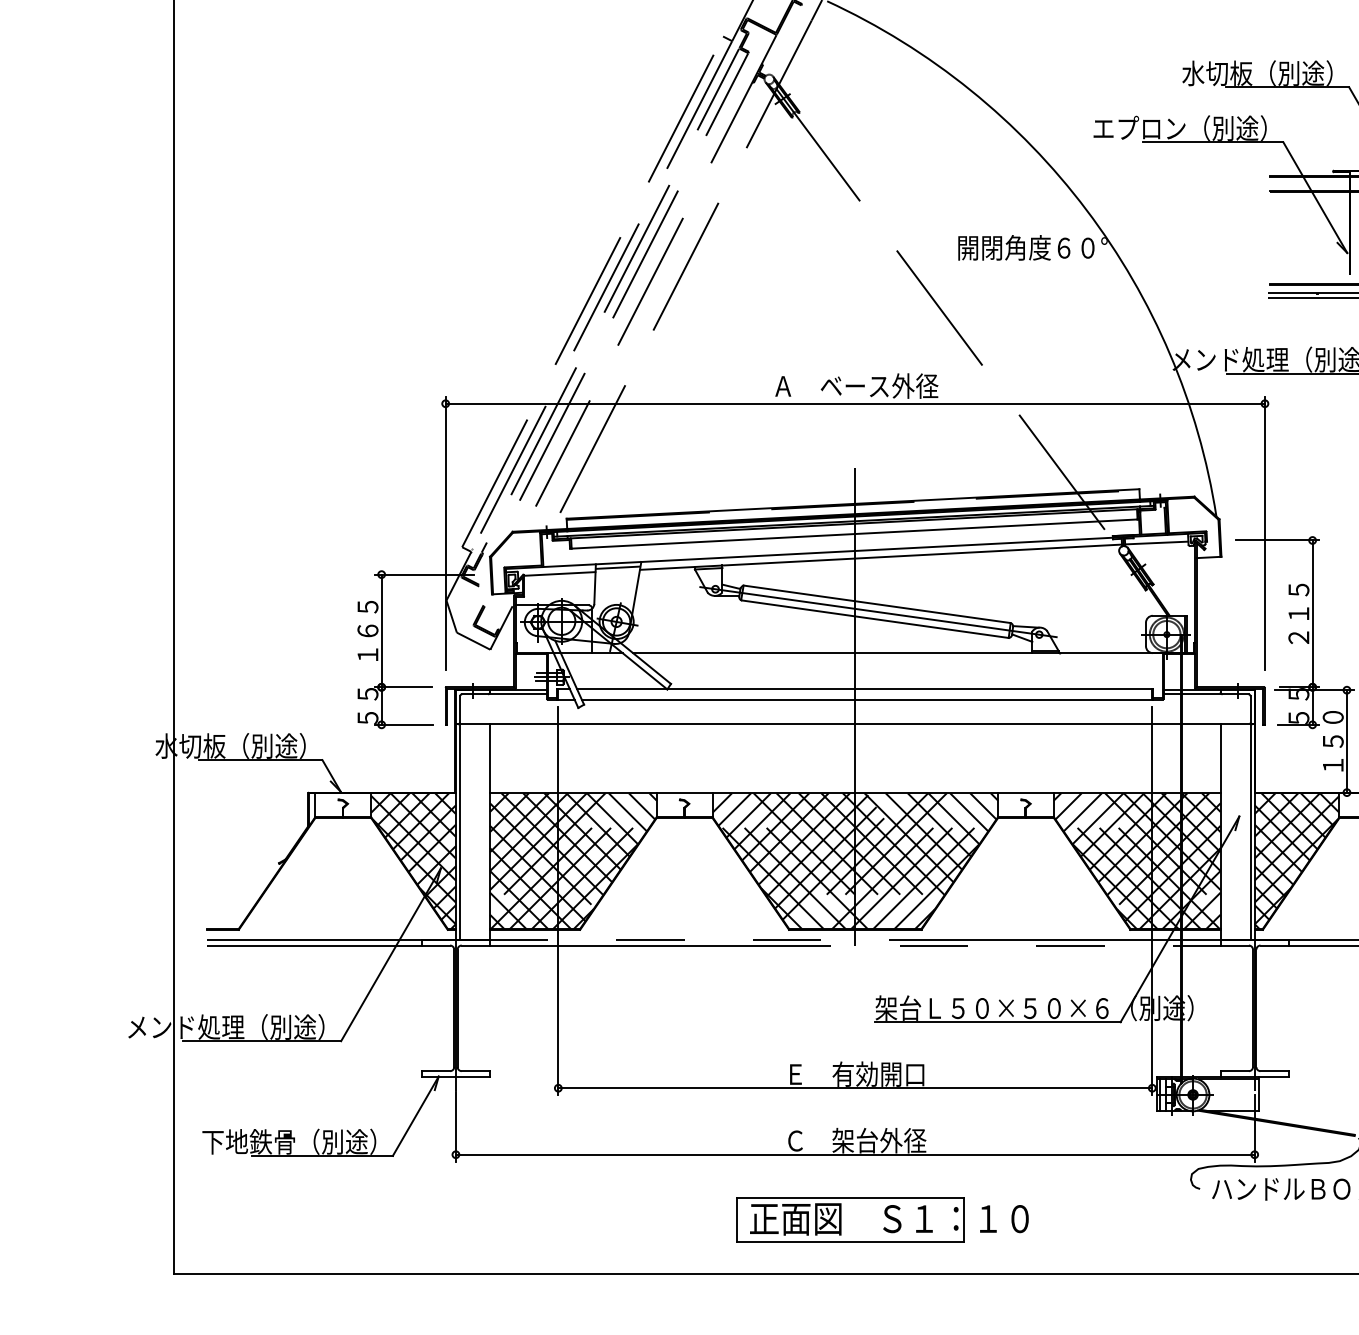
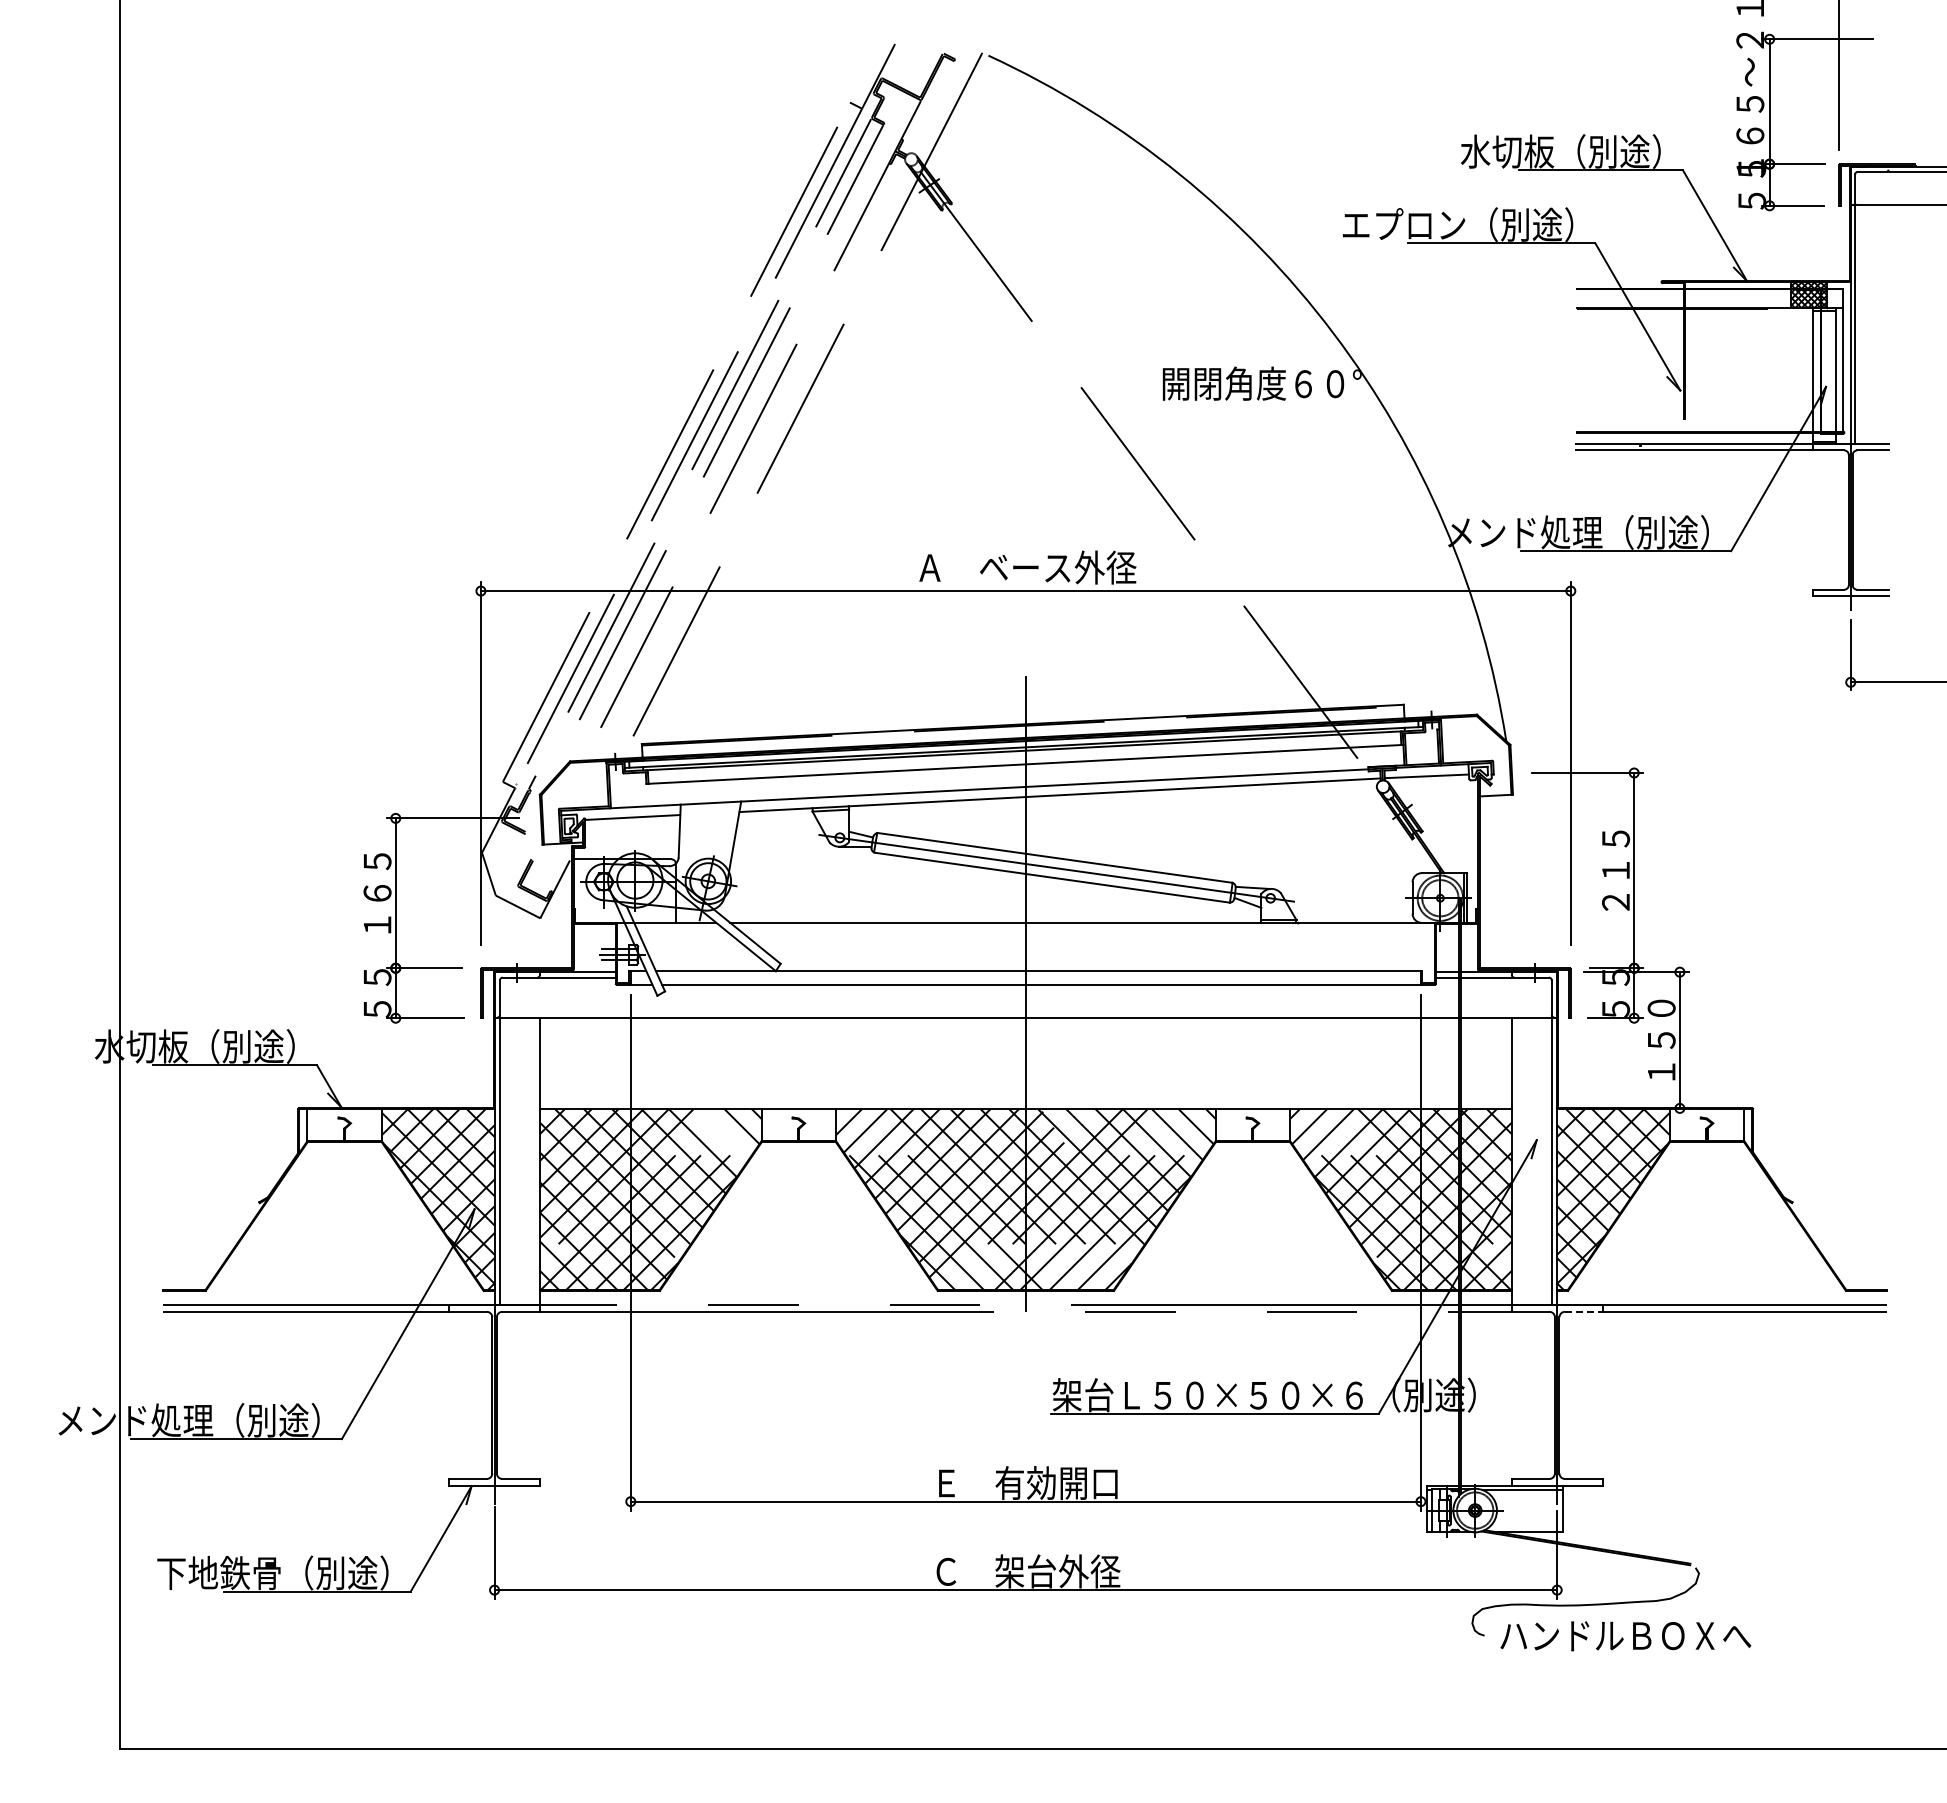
line: (618, 567) -> (710, 808), removed
line: (628, 812) -> (723, 1134), removed
line: (1274, 945) -> (1583, 1311), solid -> dashed
part: (882, 1219) -> (1062, 1676), removed

